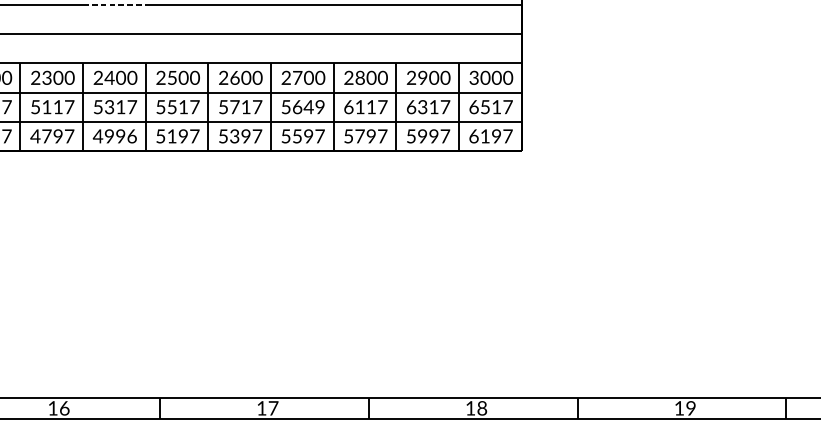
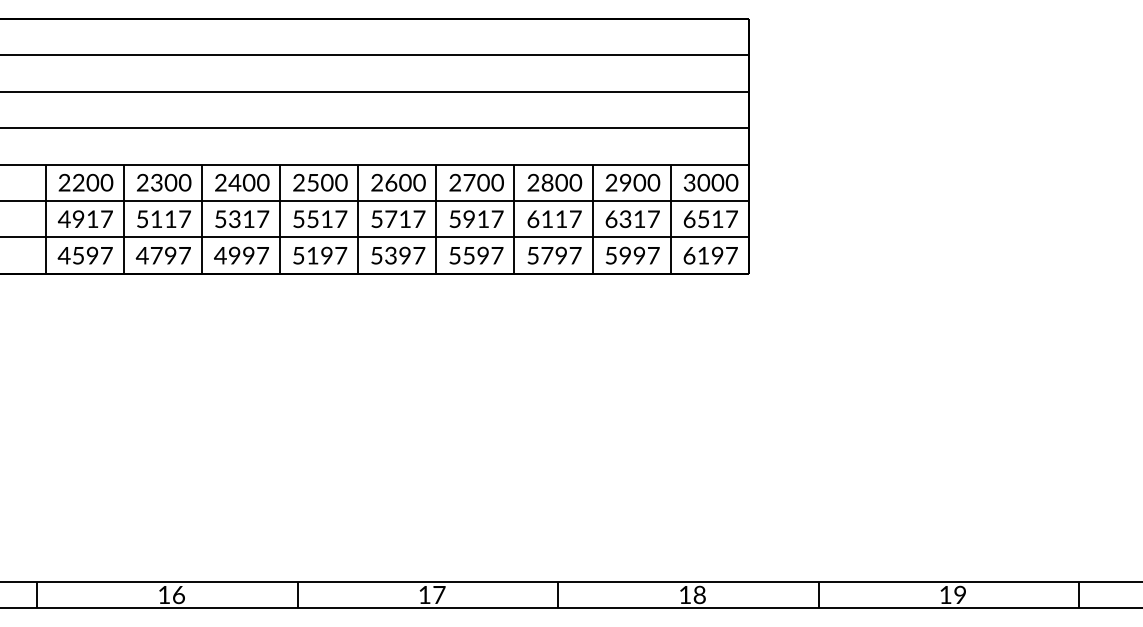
line: (114, 4) -> (241, 91), dashed -> solid
text: (308, 107) -> (483, 219), 5649 -> 5917
text: (132, 136) -> (263, 255), 4996 -> 4997

